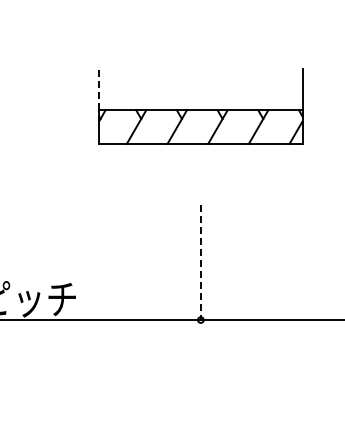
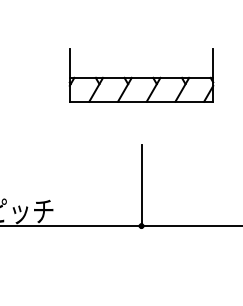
line: (99, 89) -> (69, 63), dashed -> solid
line: (200, 262) -> (141, 185), dashed -> solid

